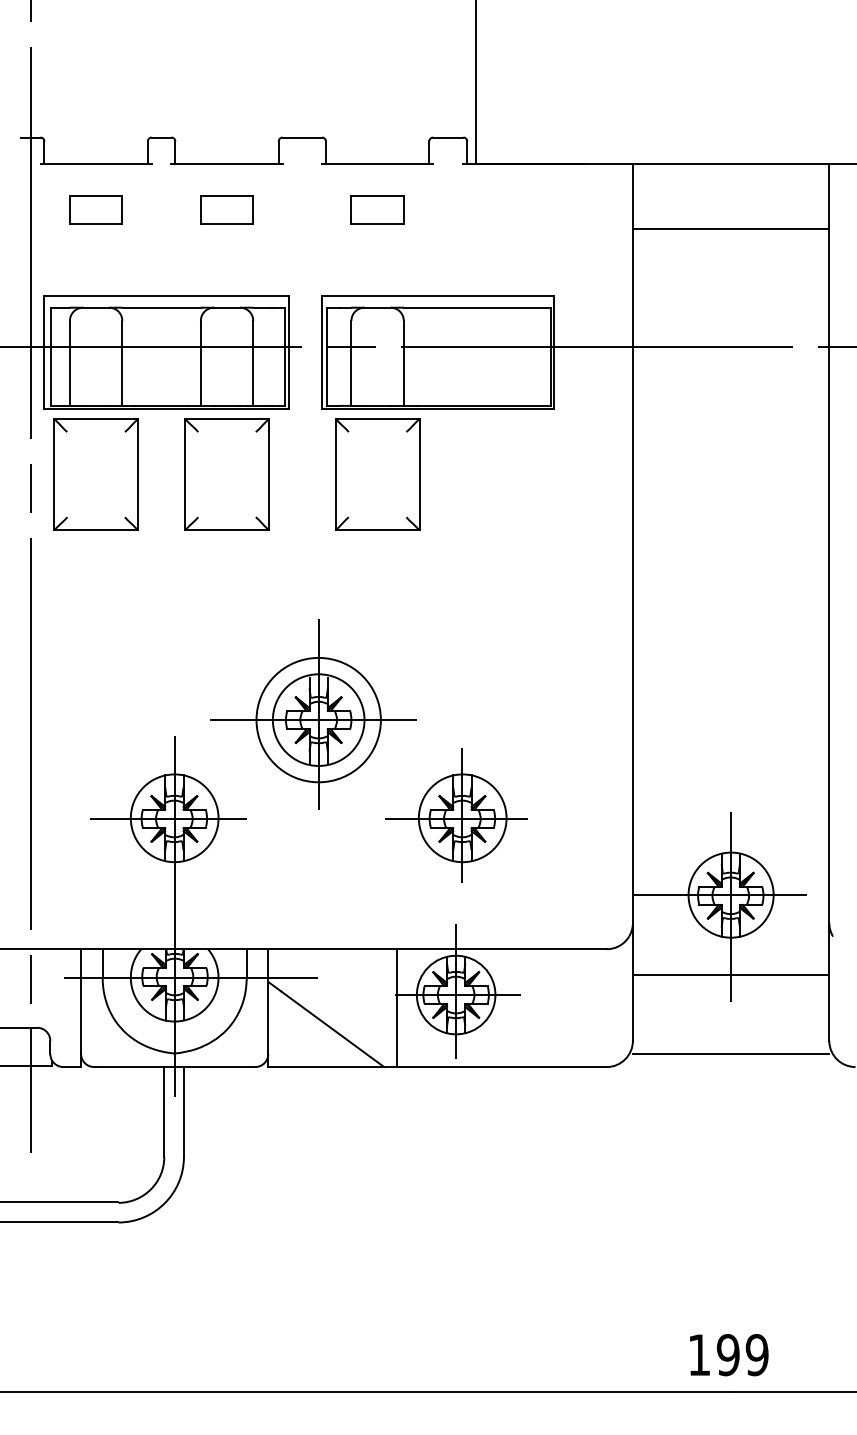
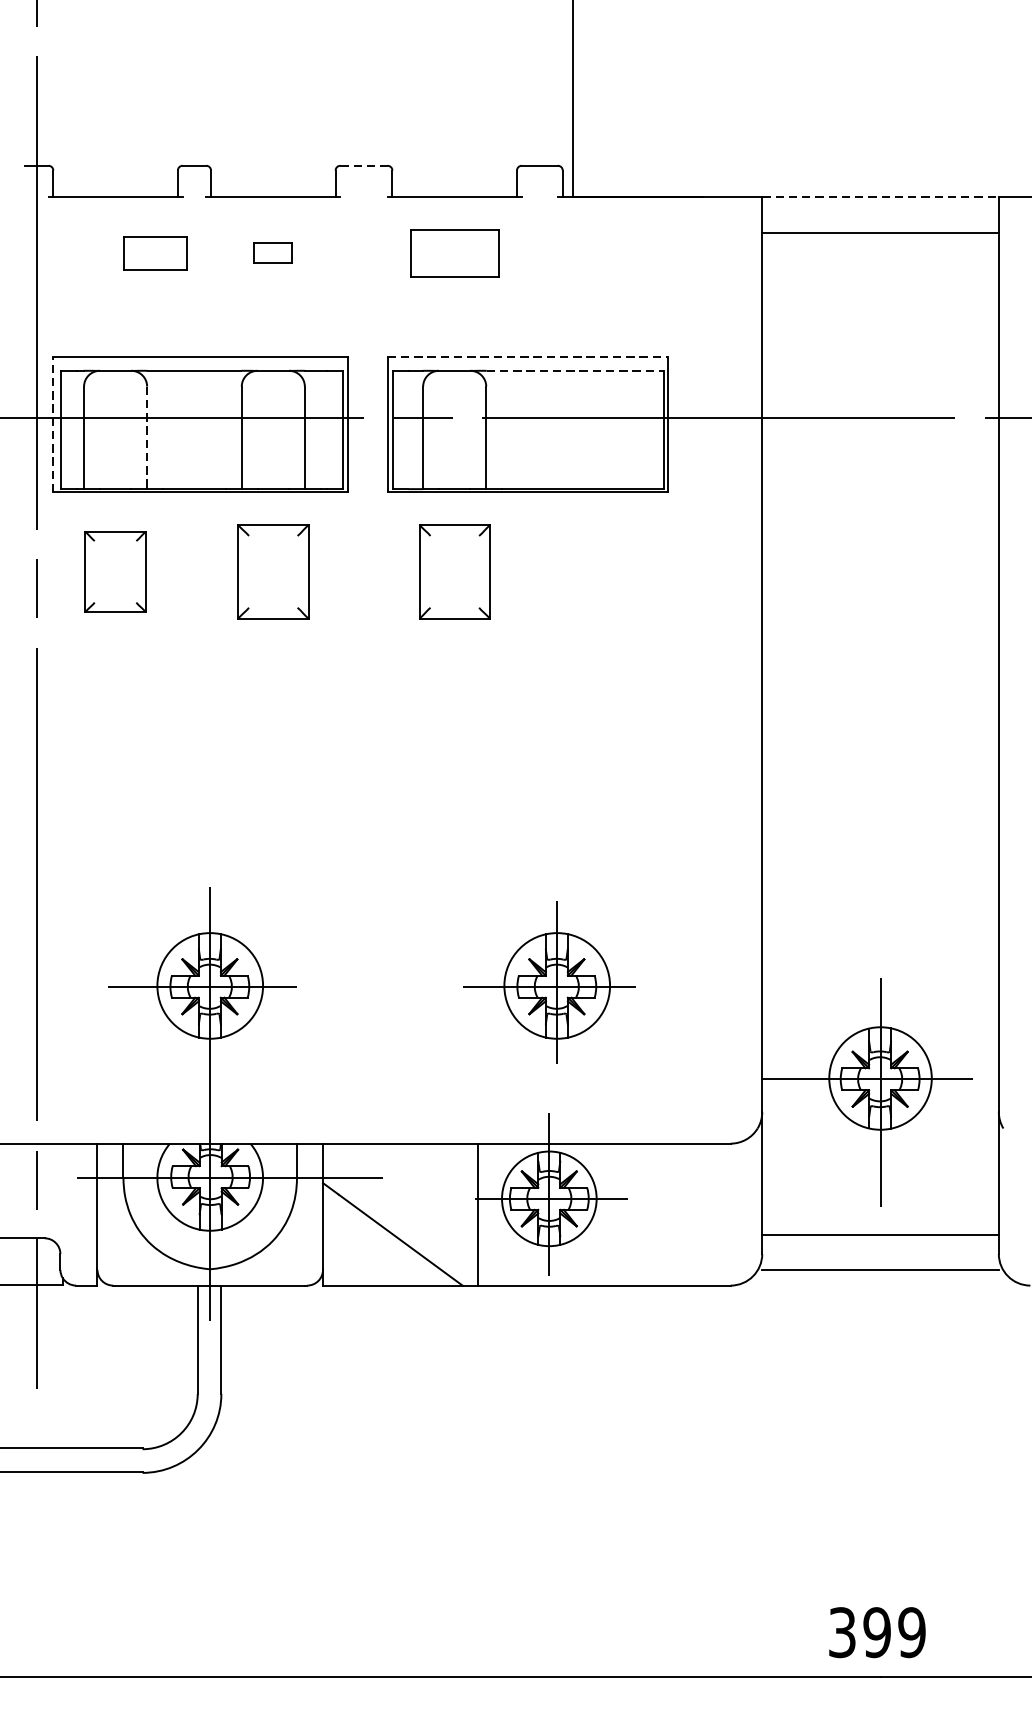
line: (302, 137) -> (364, 165), solid -> dashed
line: (731, 163) -> (881, 197), solid -> dashed
part: (95, 209) -> (154, 252), moved
part: (226, 209) -> (272, 252), size x0.6
part: (377, 209) -> (454, 252), size x1.4
line: (730, 229) -> (879, 233), moved
line: (438, 295) -> (528, 356), solid -> dashed
line: (478, 307) -> (576, 370), solid -> dashed
line: (43, 351) -> (52, 423), solid -> dashed
line: (122, 363) -> (147, 438), solid -> dashed
part: (95, 474) -> (114, 571), size x0.6
part: (226, 474) -> (272, 571), size x0.7
part: (377, 474) -> (454, 571), size x0.7
part: (313, 714) -> (377, 860), removed
line: (730, 974) -> (879, 1234), moved
text: (699, 1355) -> (842, 1633), 199 -> 399

